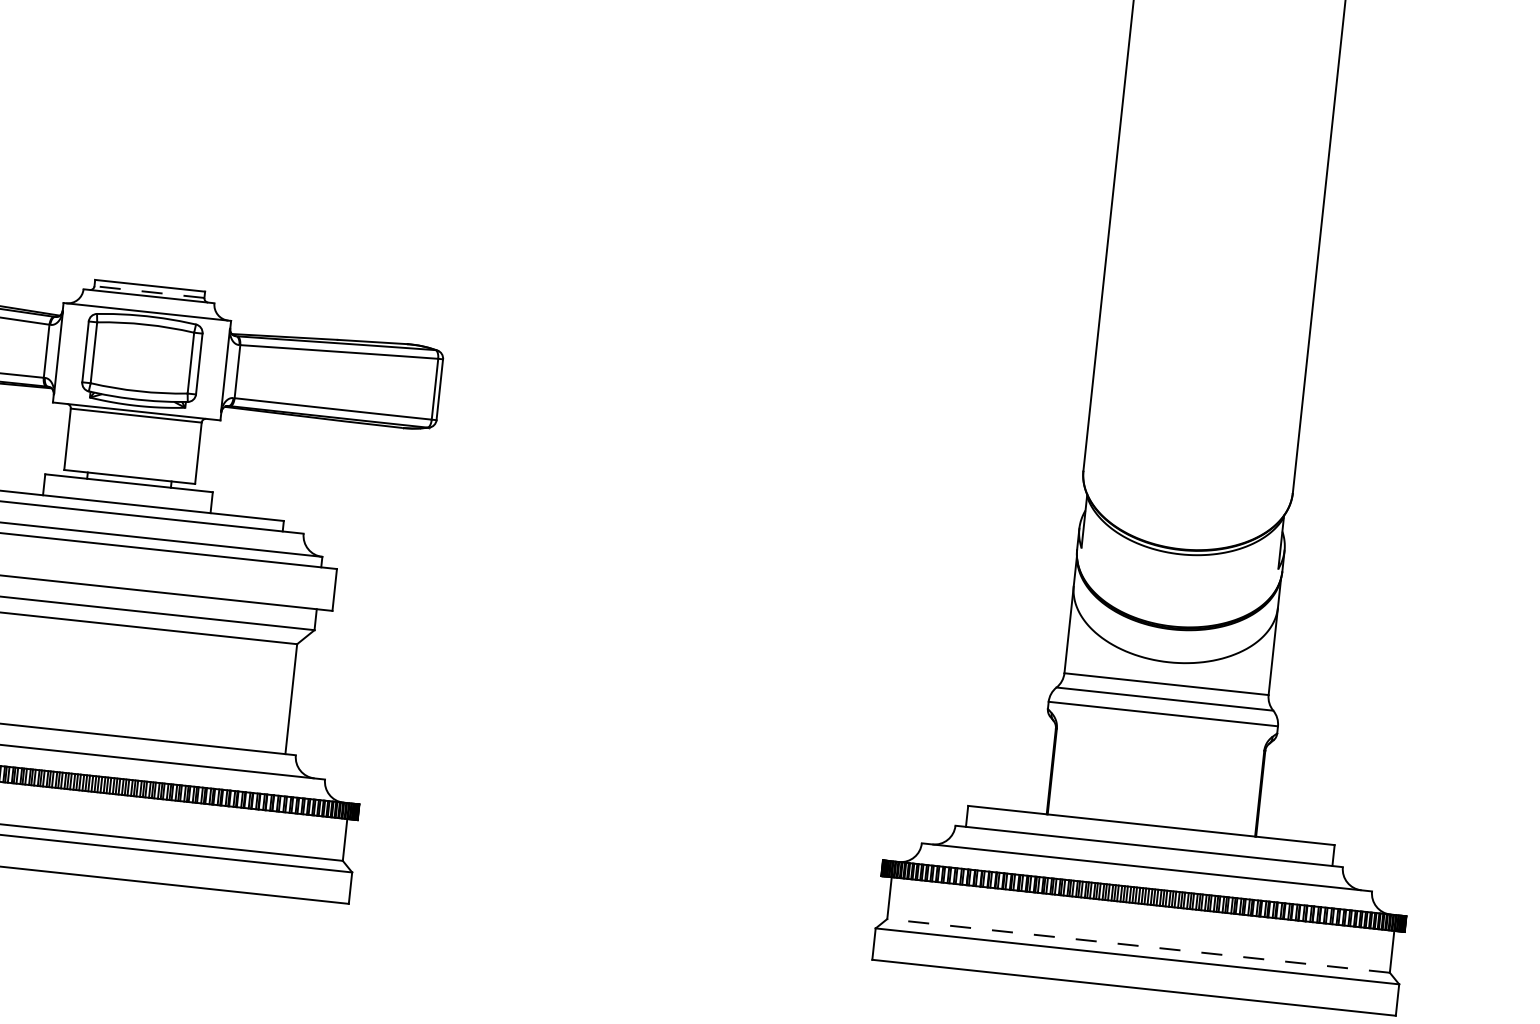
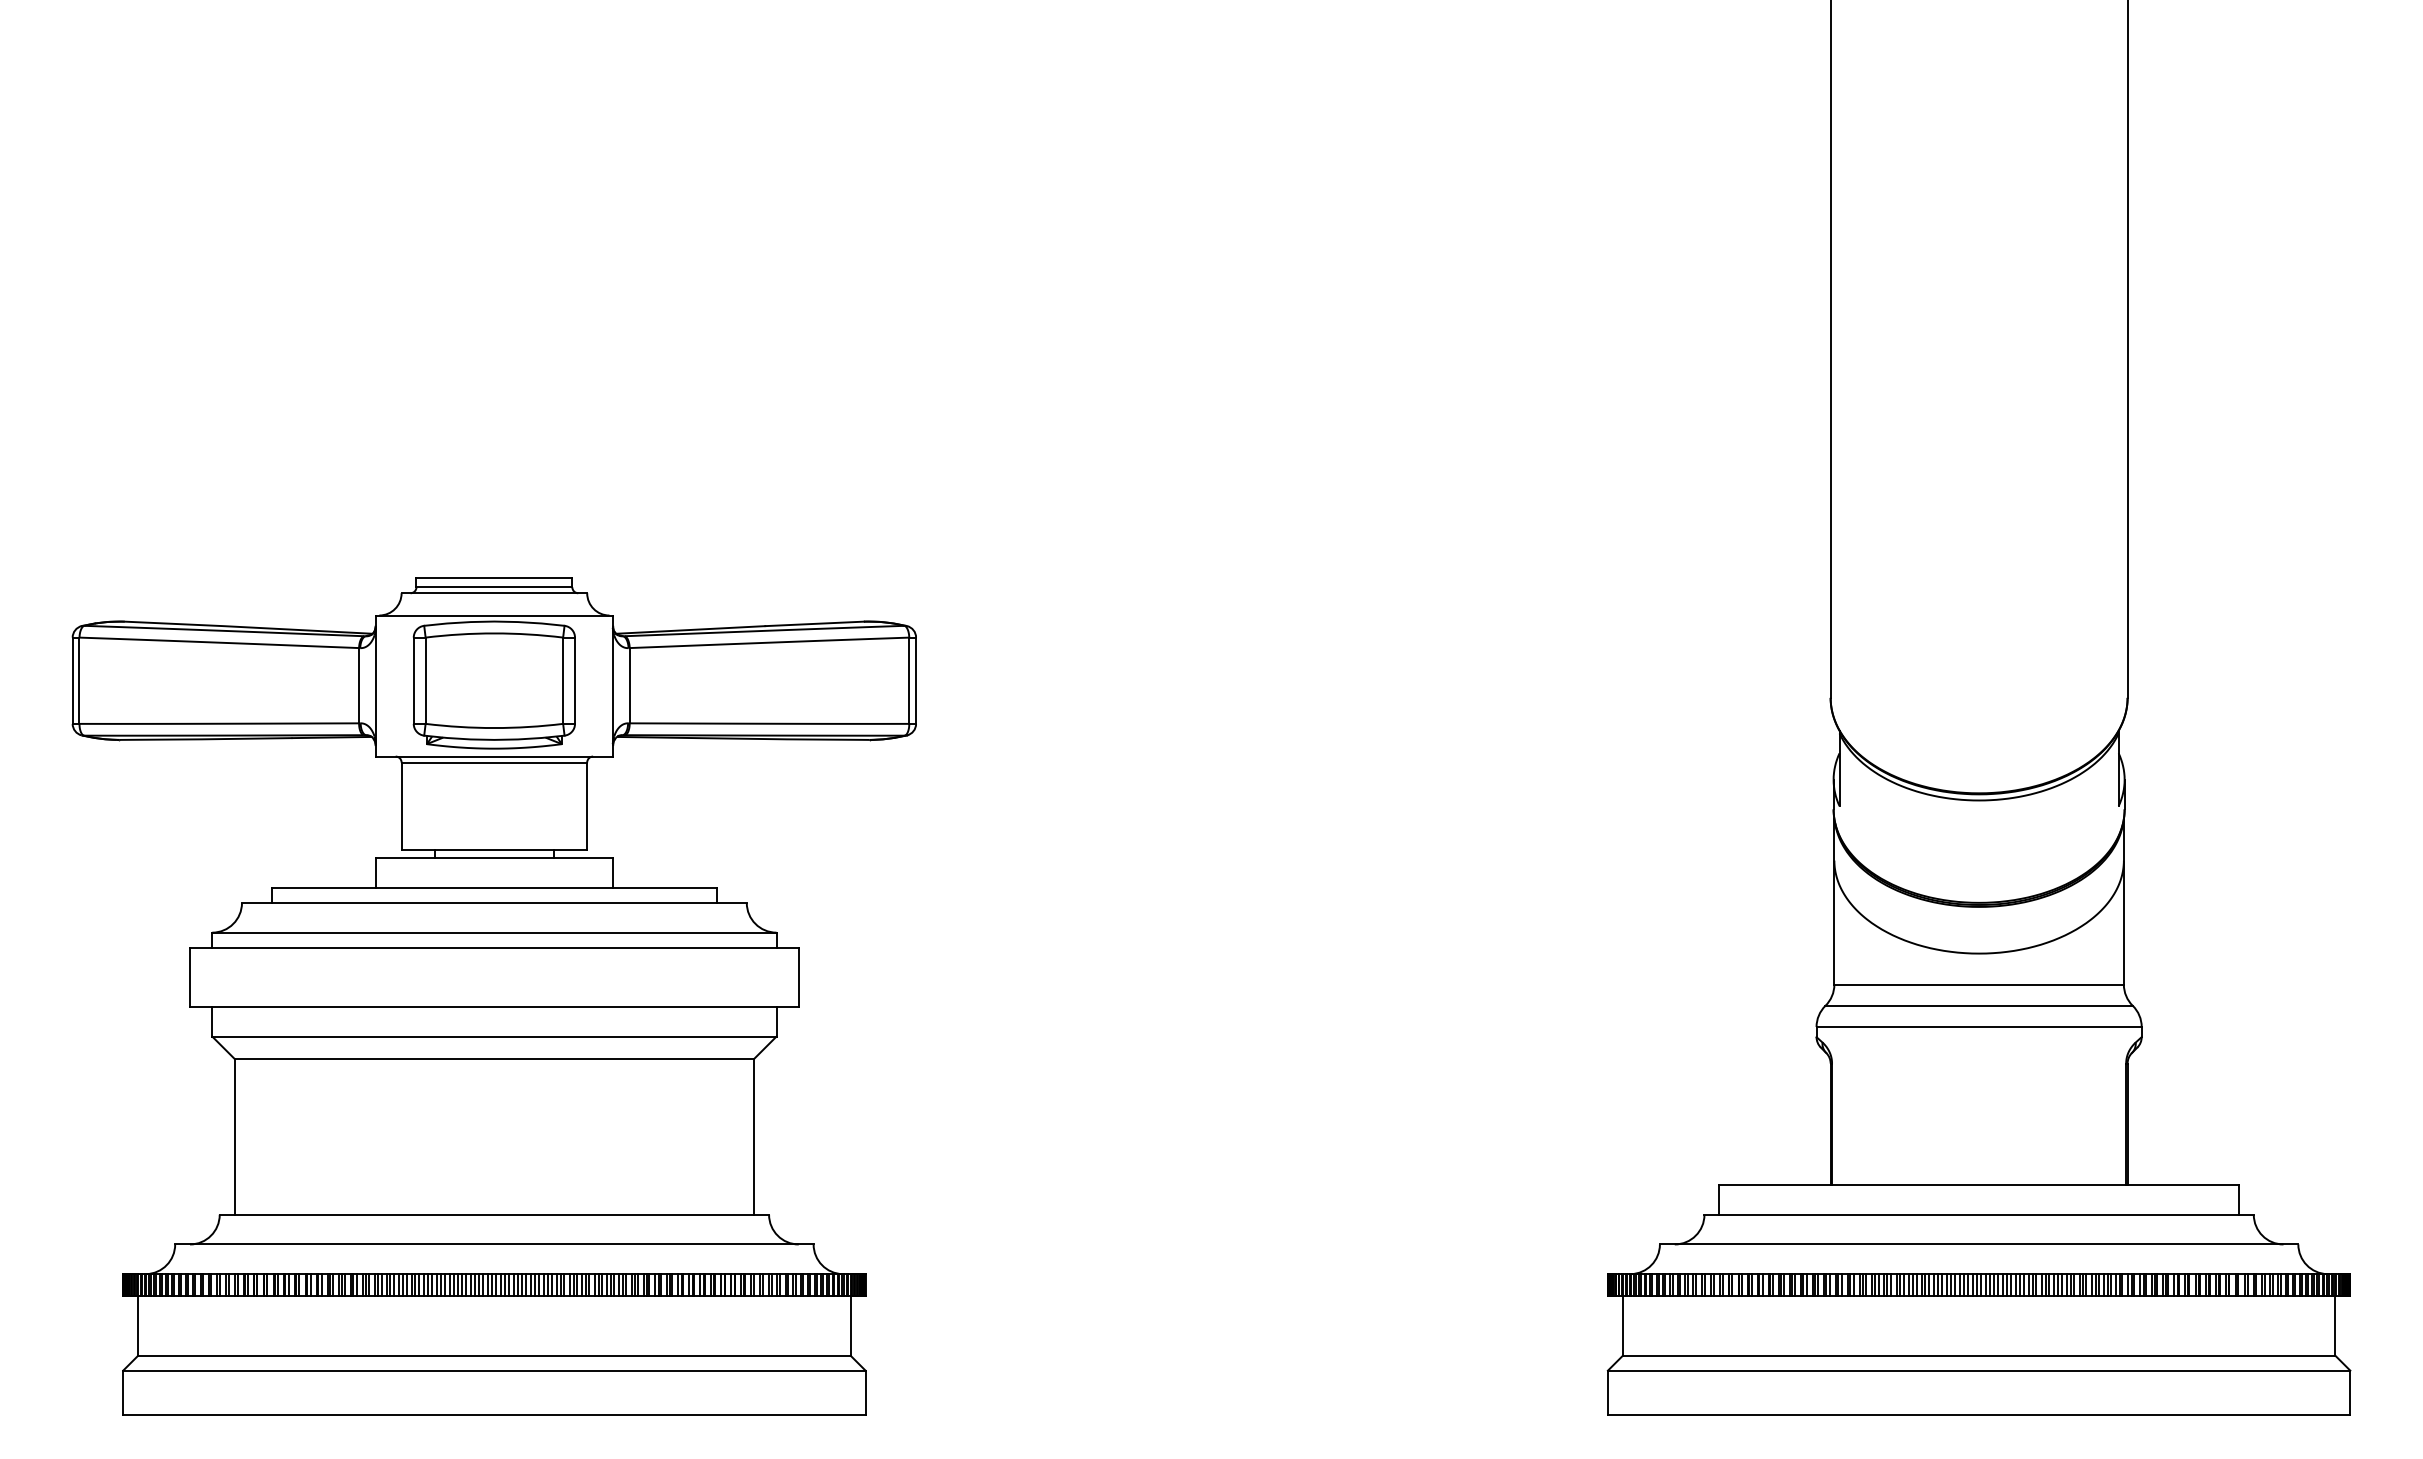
line: (149, 292) -> (494, 587), dashed -> solid
line: (1138, 945) -> (1978, 1355), dashed -> solid

